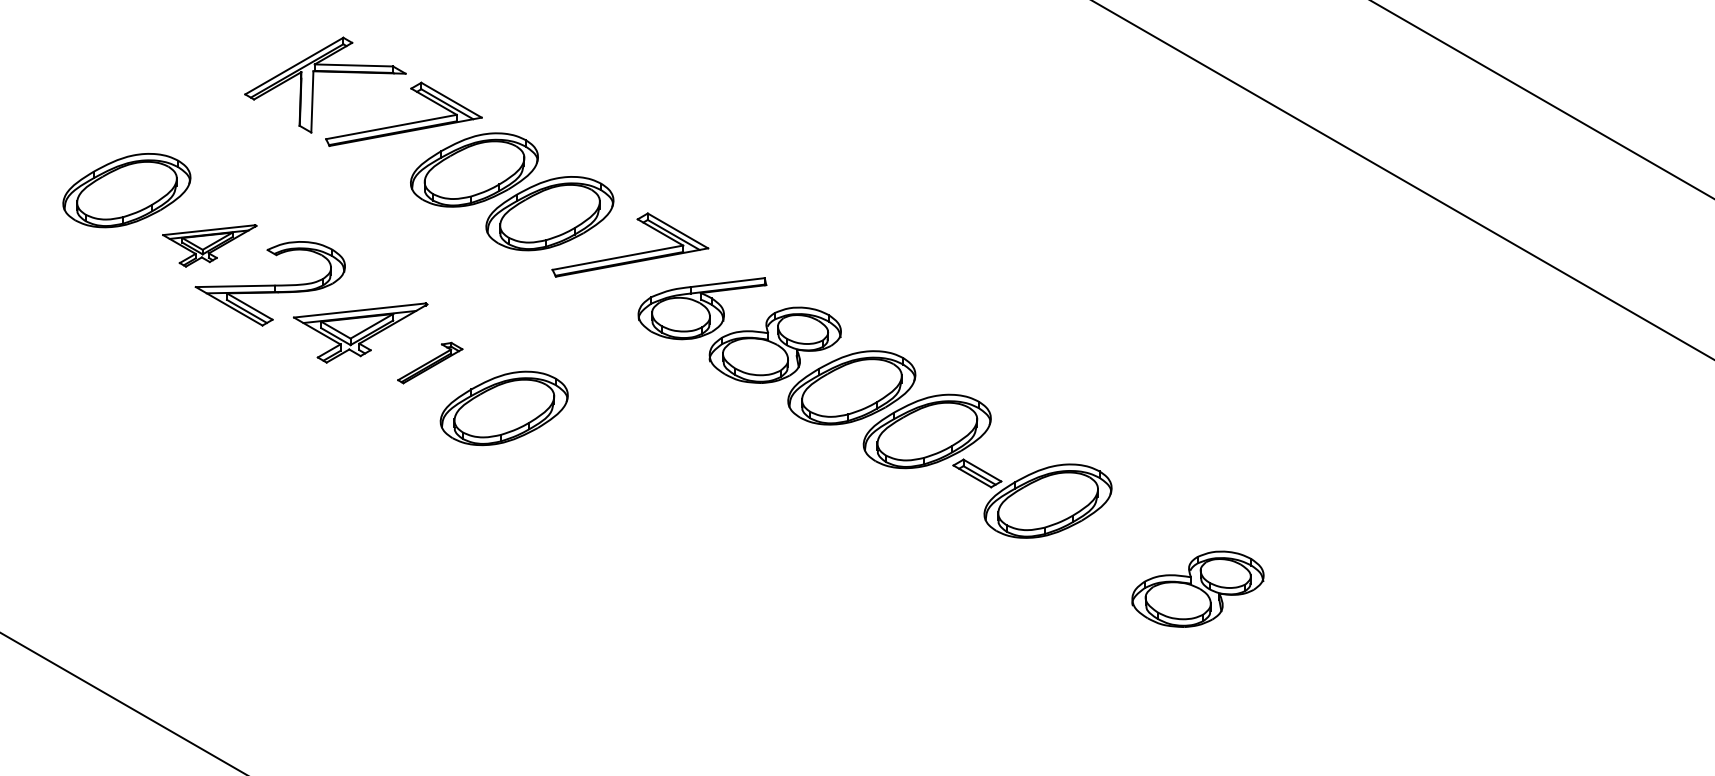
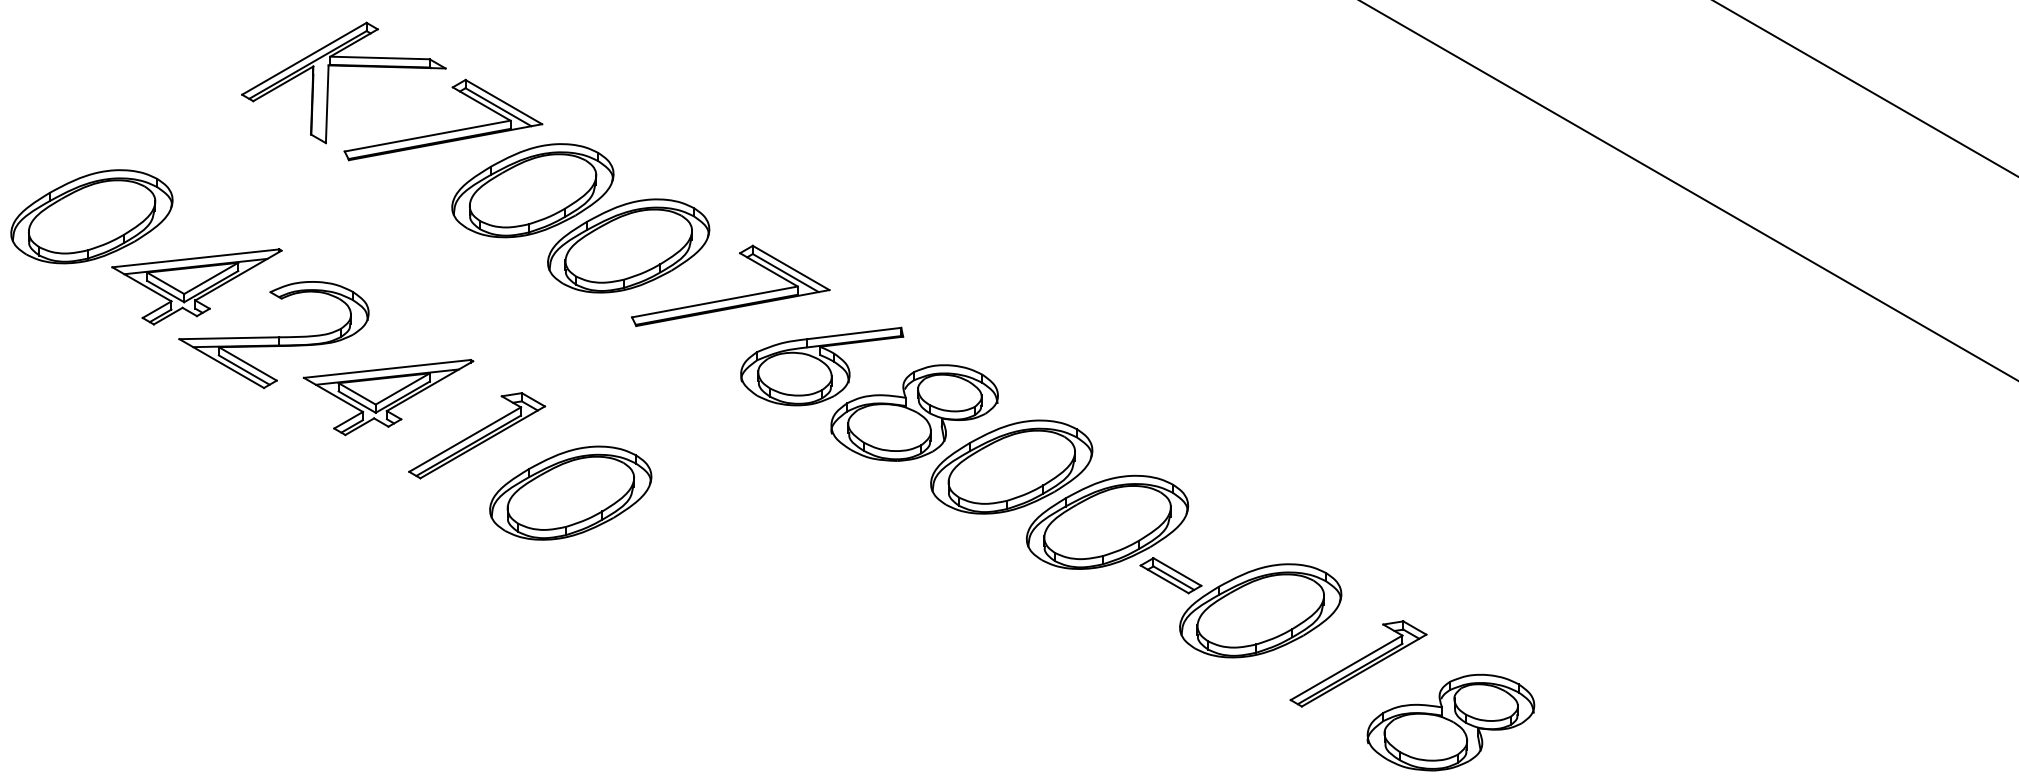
part: (209, 245) -> (196, 286), size x1.43
part: (429, 362) -> (475, 434), size x1.67
part: (1124, 542) -> (1357, 663), added

